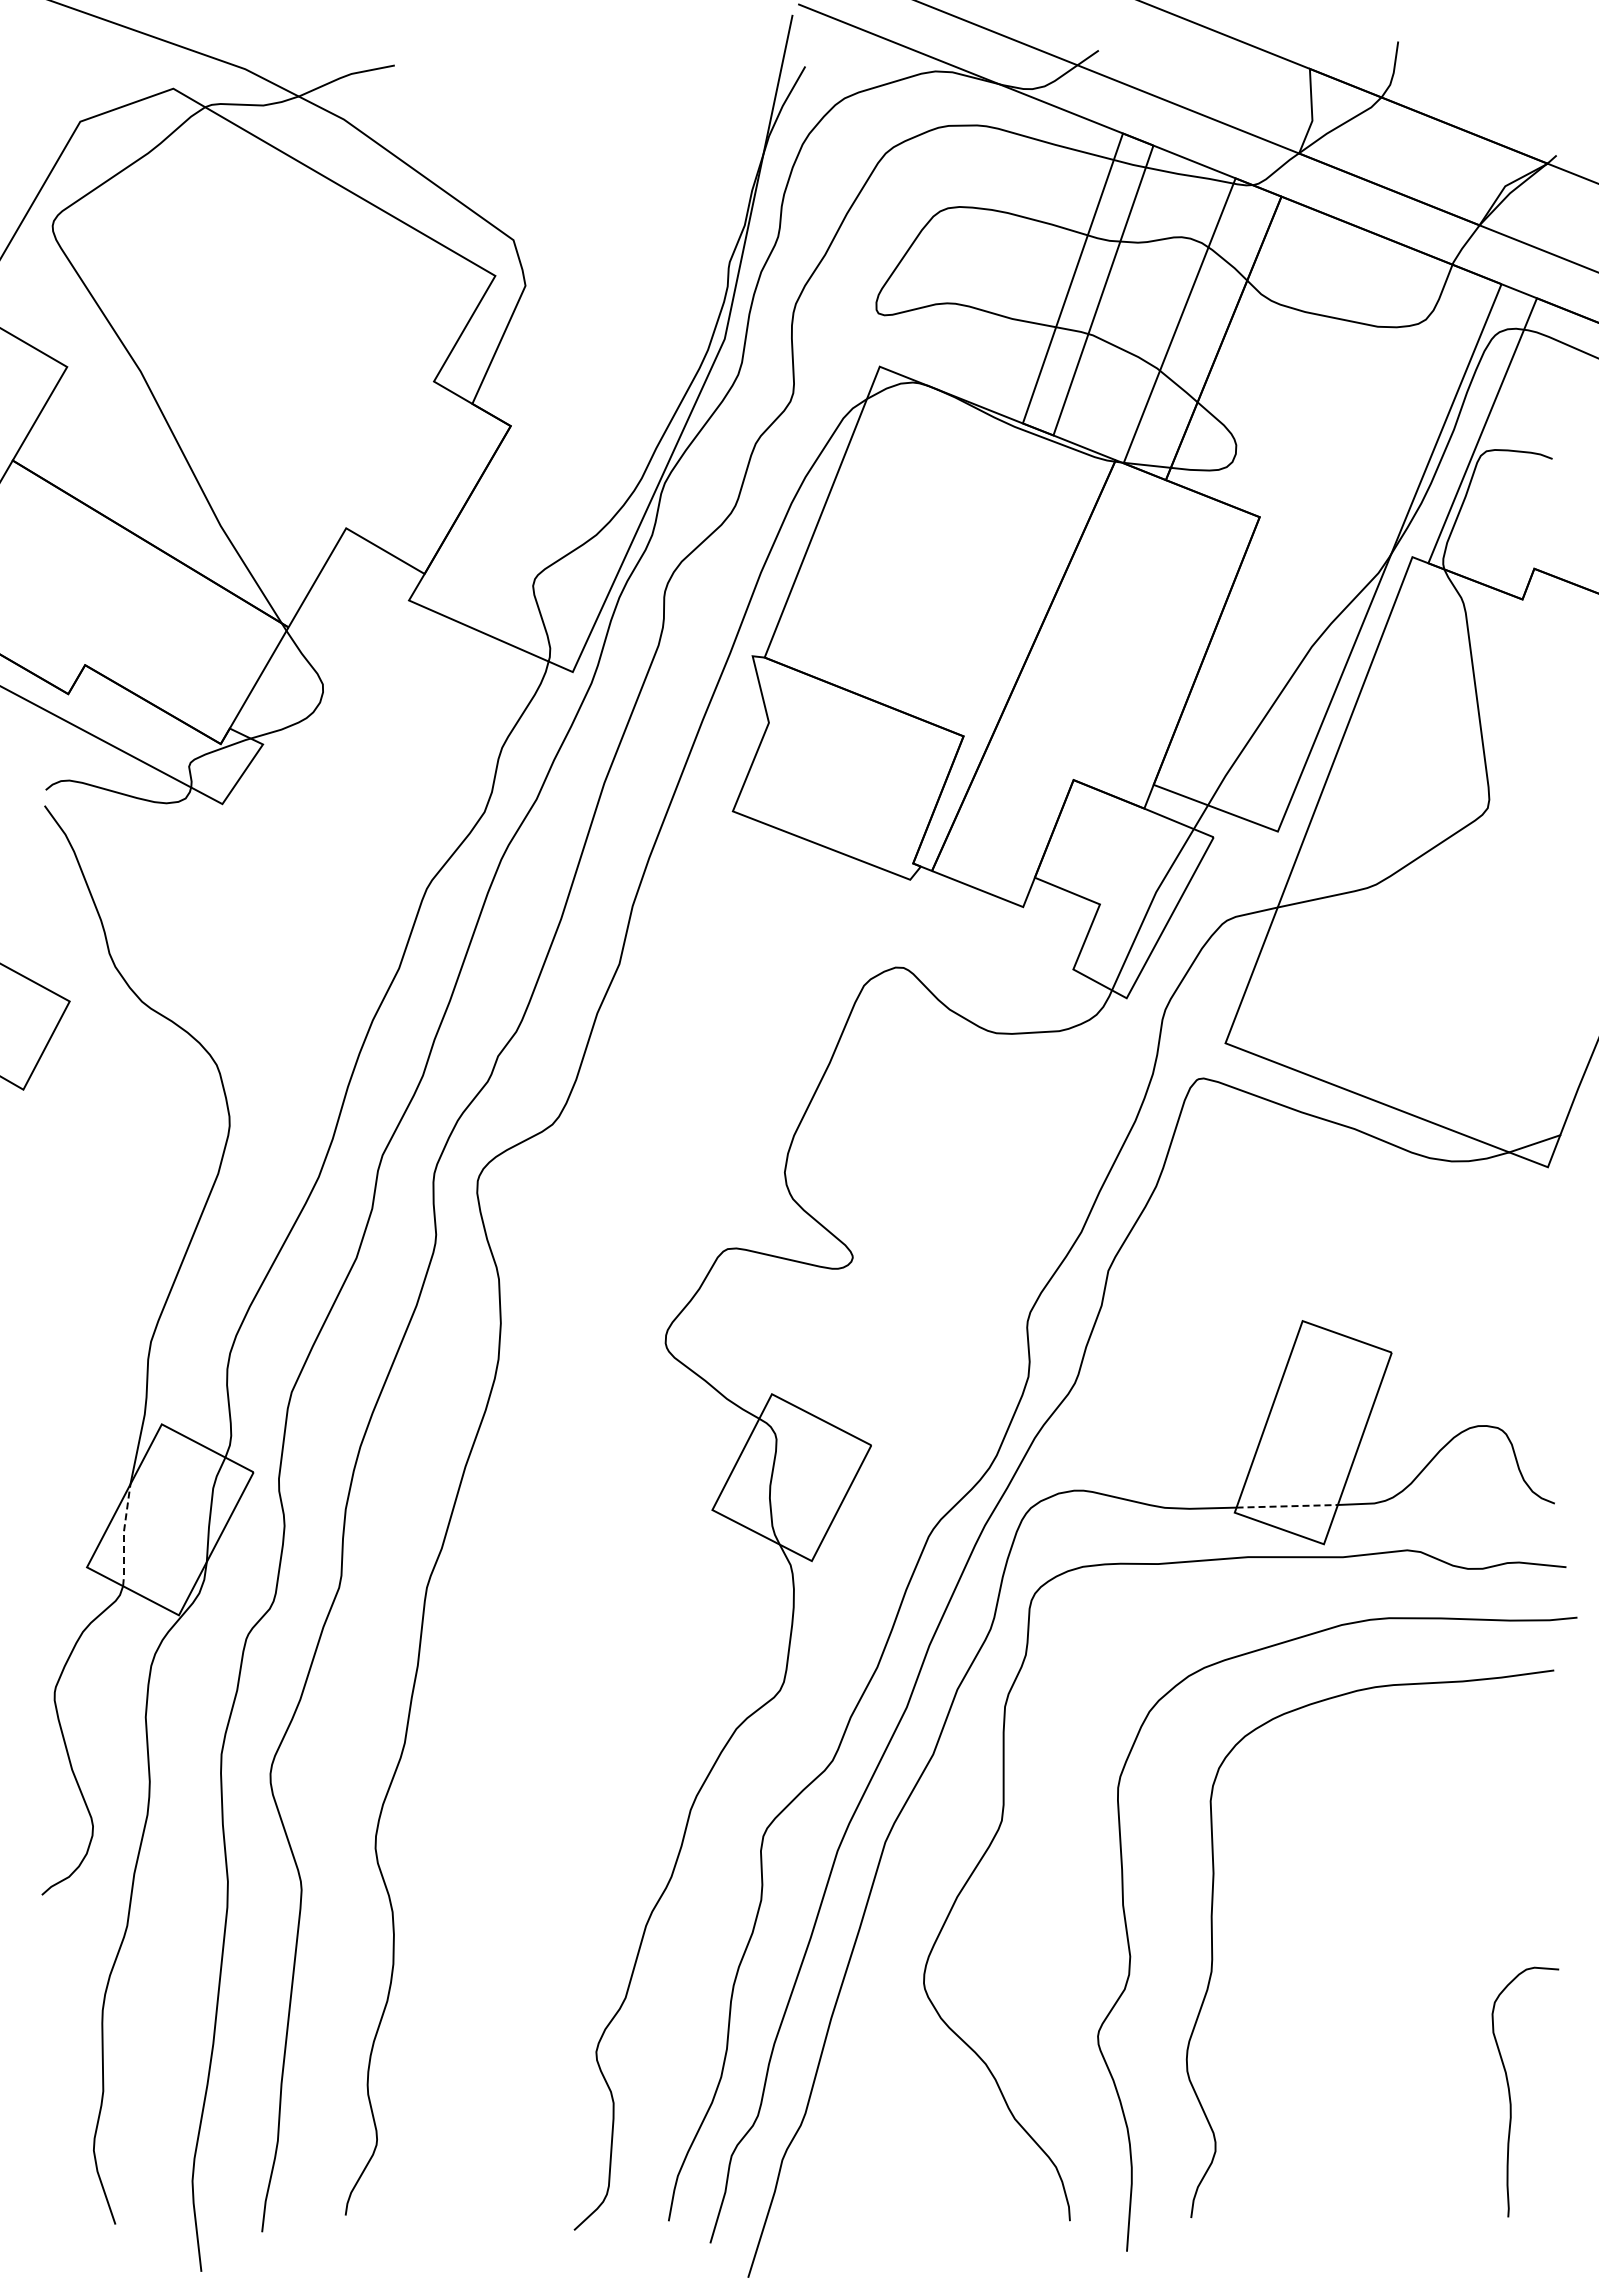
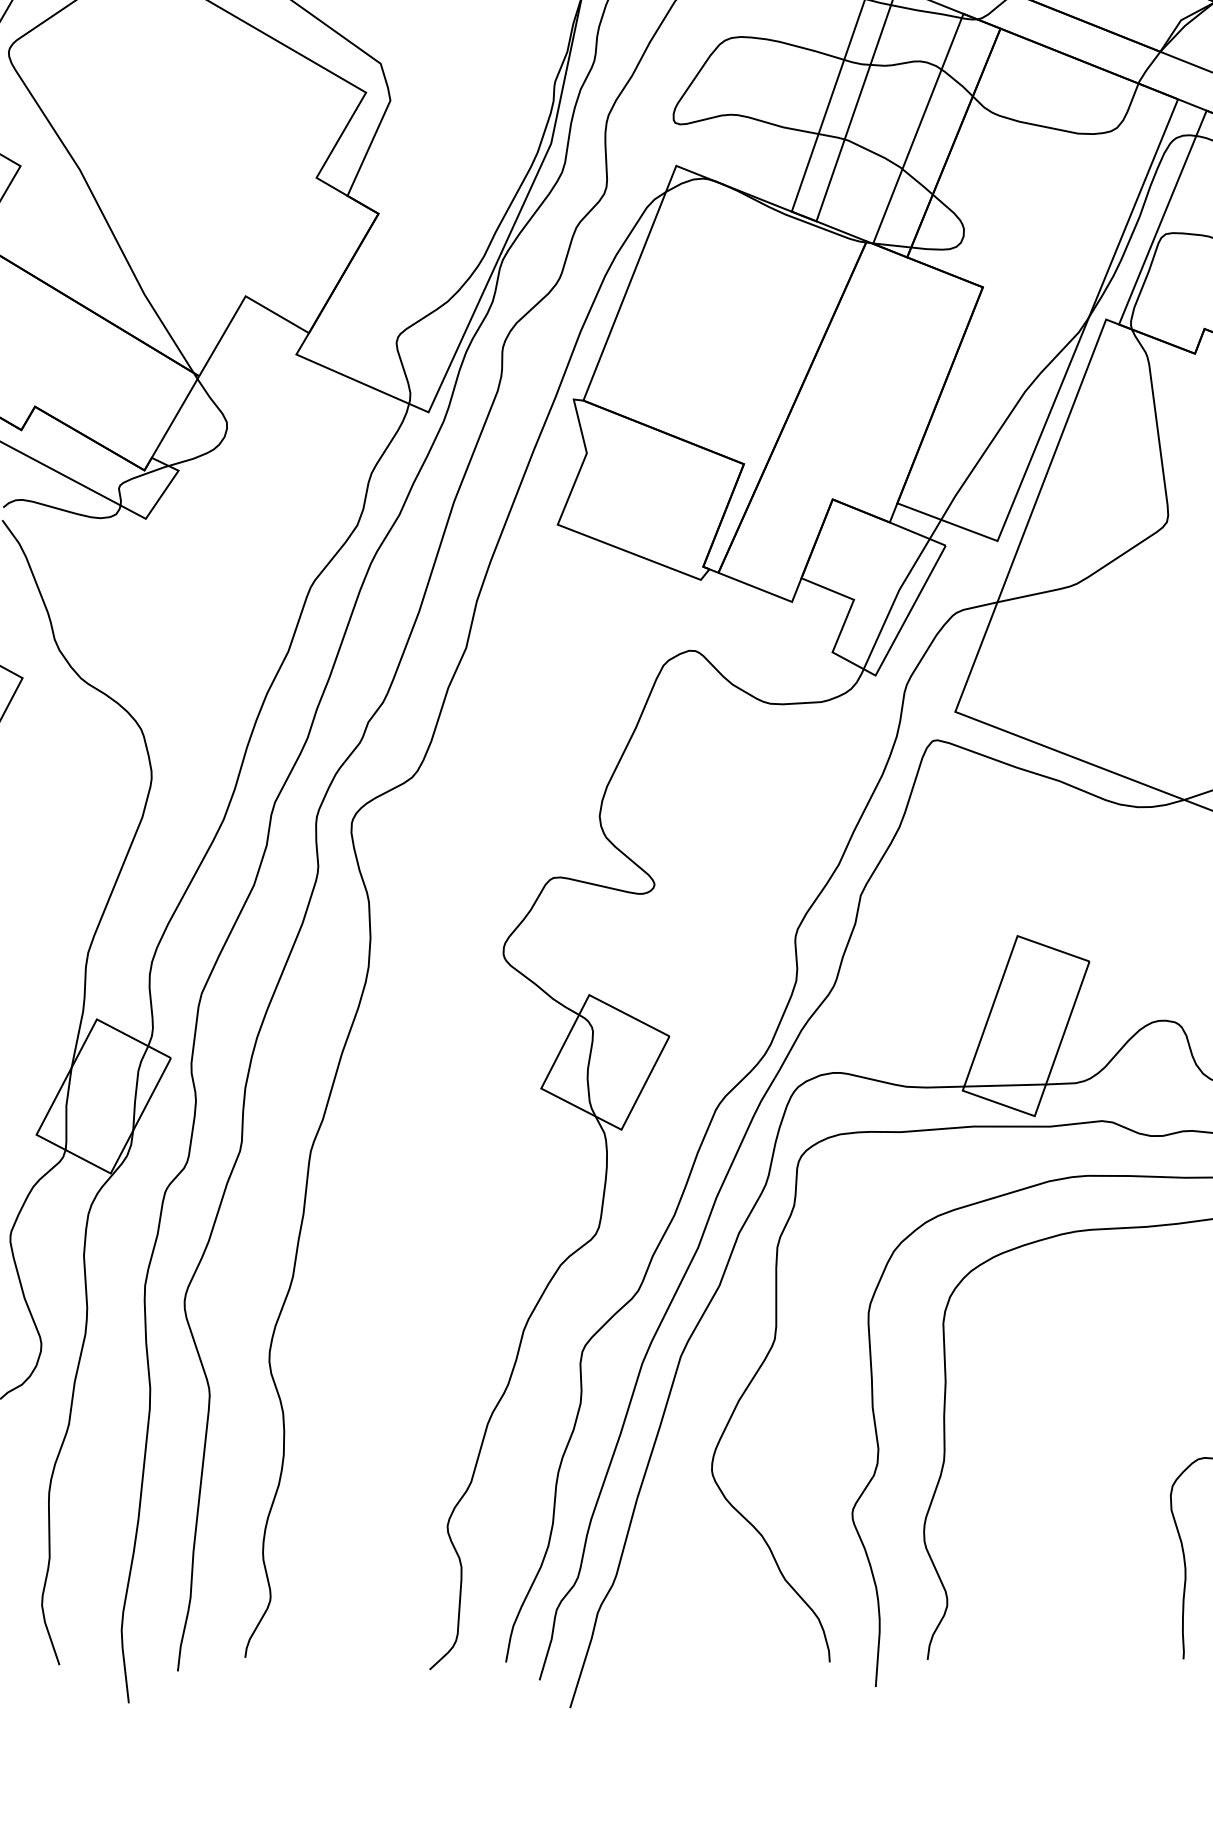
line: (1287, 1506) -> (1005, 1085), dashed -> solid
line: (123, 1535) -> (65, 1109), dashed -> solid

